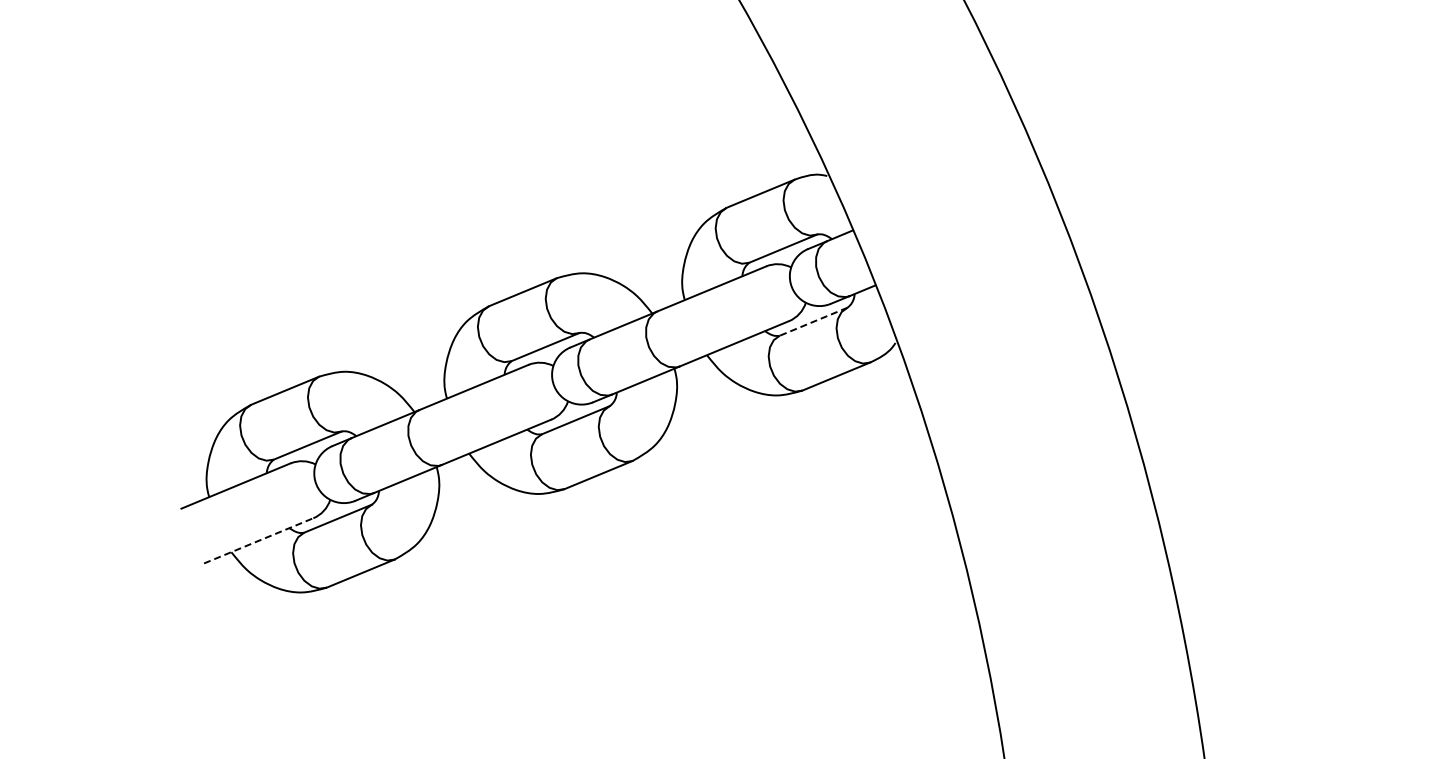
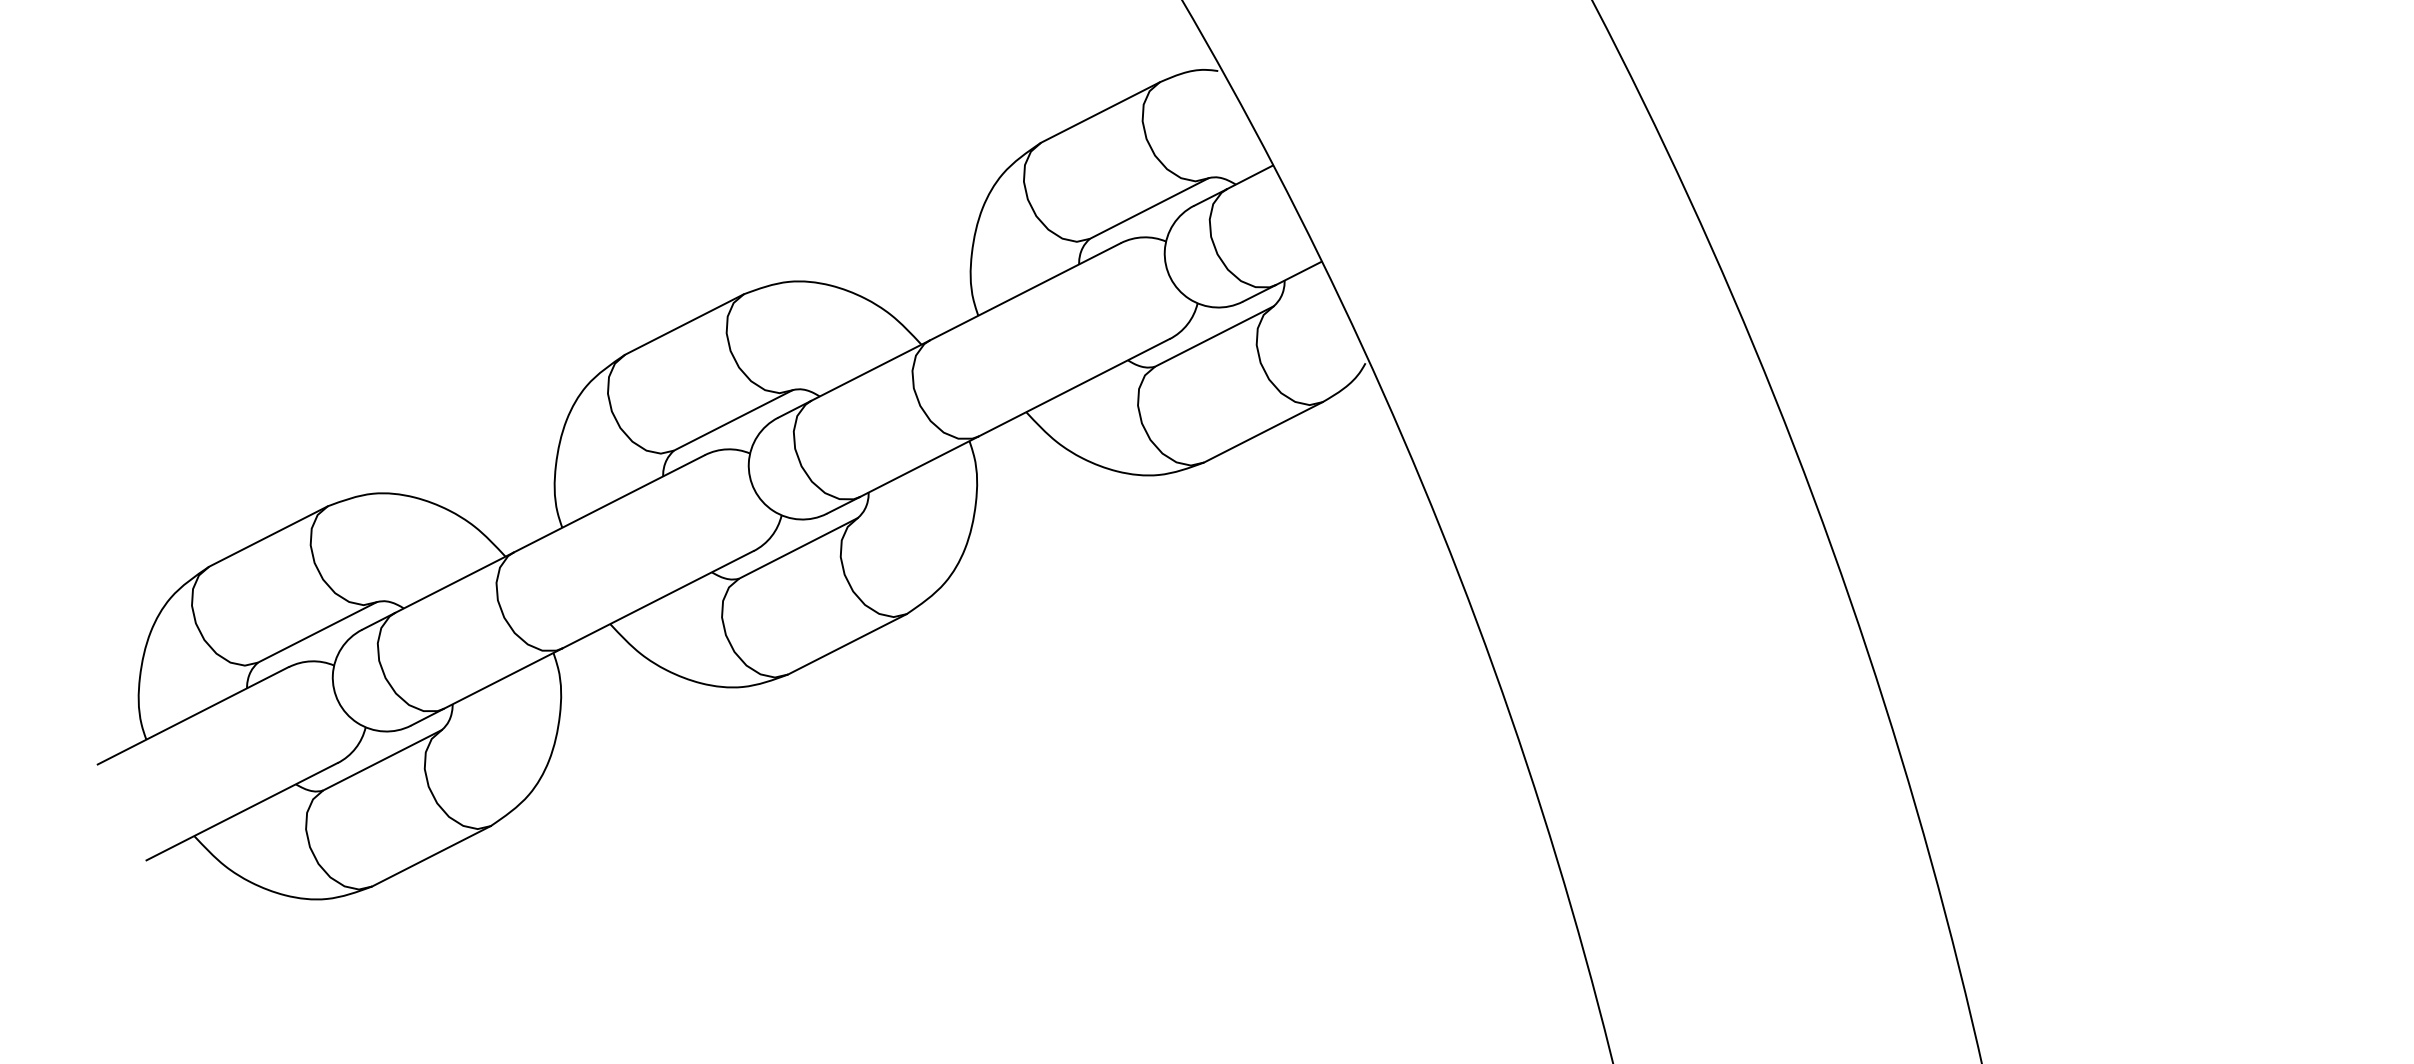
line: (813, 321) -> (1214, 336), dashed -> solid
line: (259, 540) -> (243, 810), dashed -> solid

